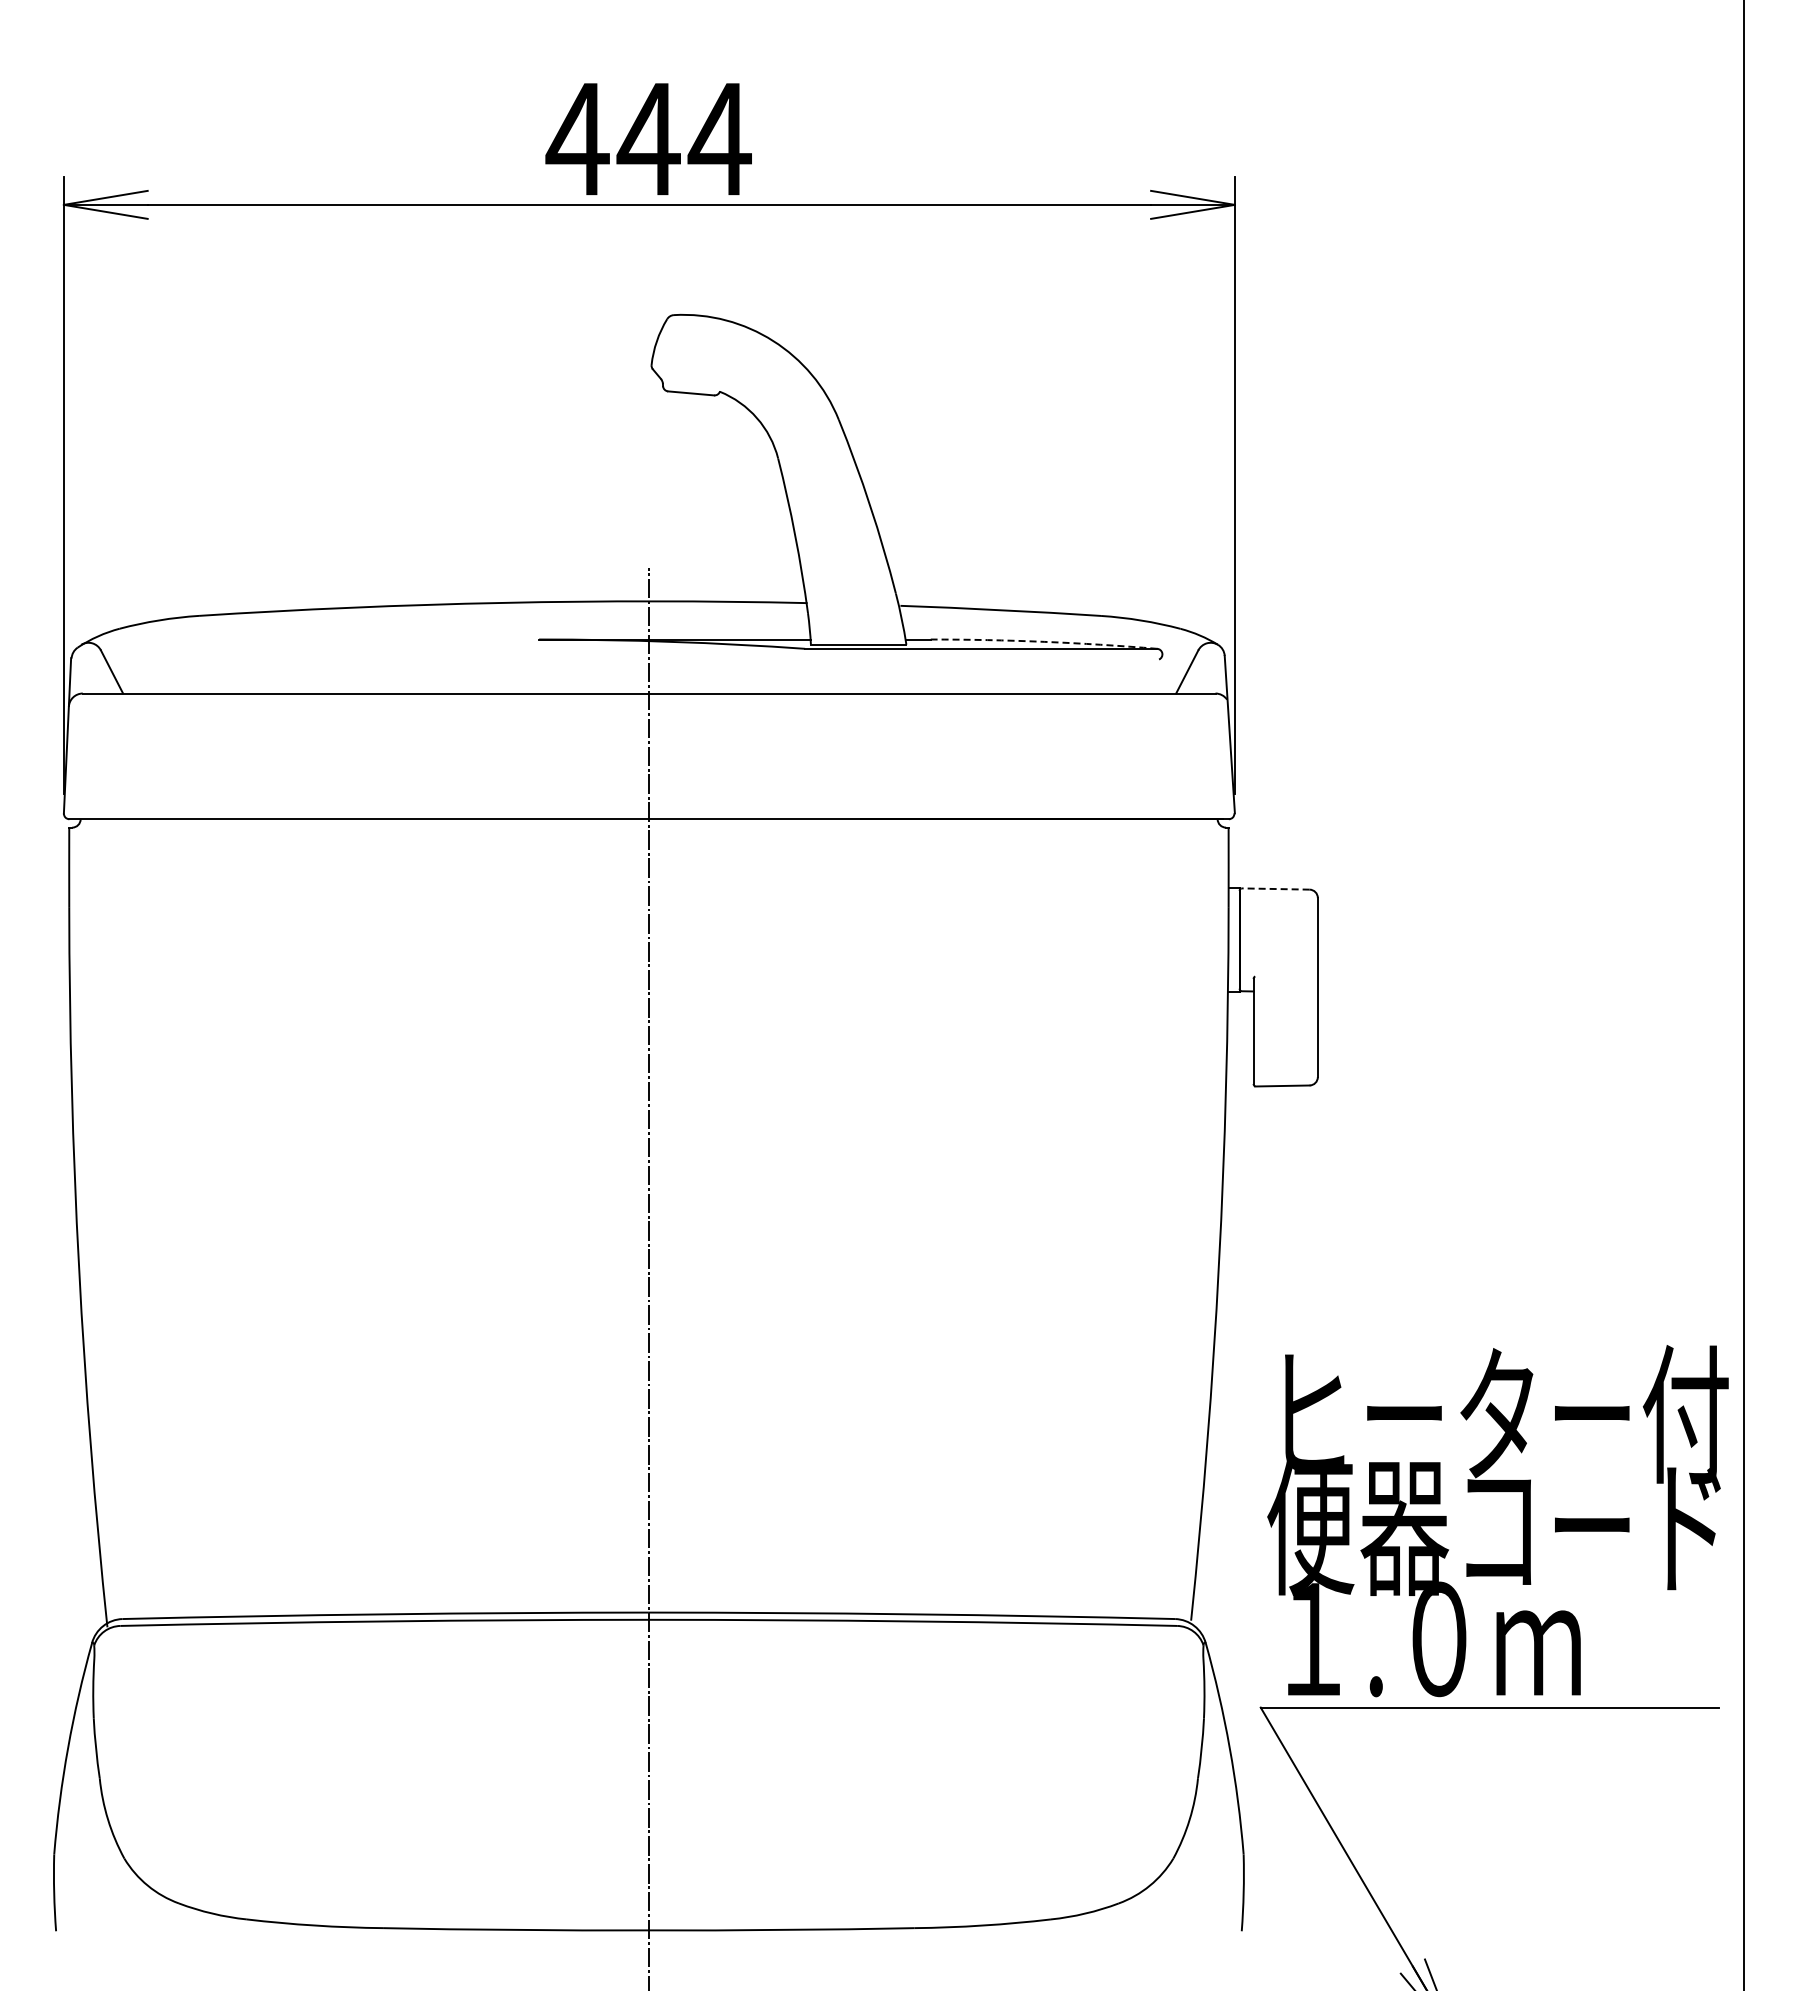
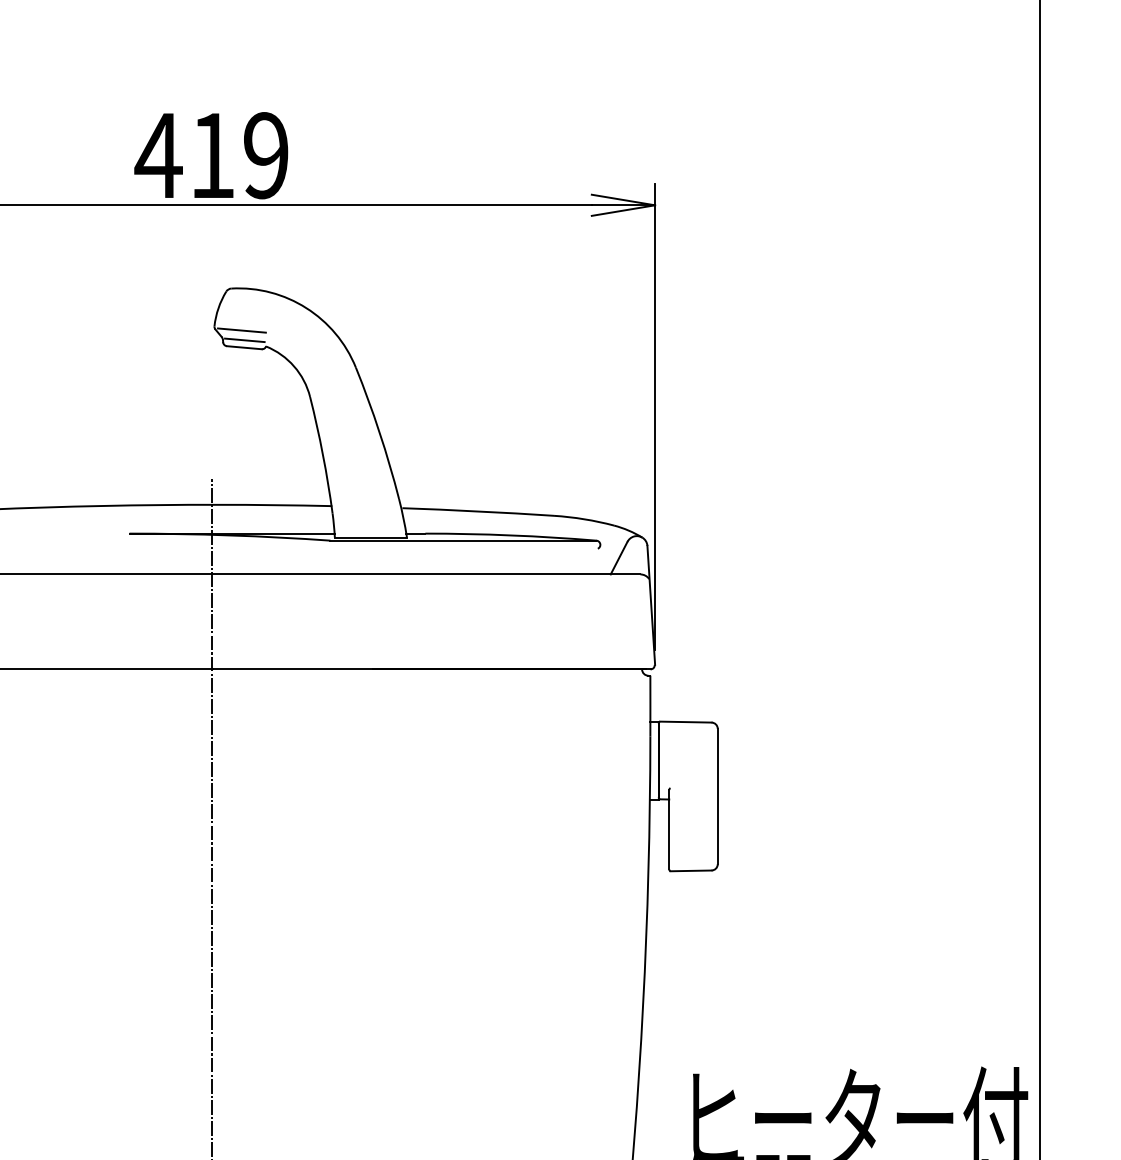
text: (683, 138) -> (238, 155), 444 -> 419
line: (687, 370) -> (241, 330), added
line: (691, 383) -> (244, 340), added
arc: (1044, 641) -> (511, 535), dashed -> solid
line: (1274, 889) -> (685, 722), dashed -> solid

